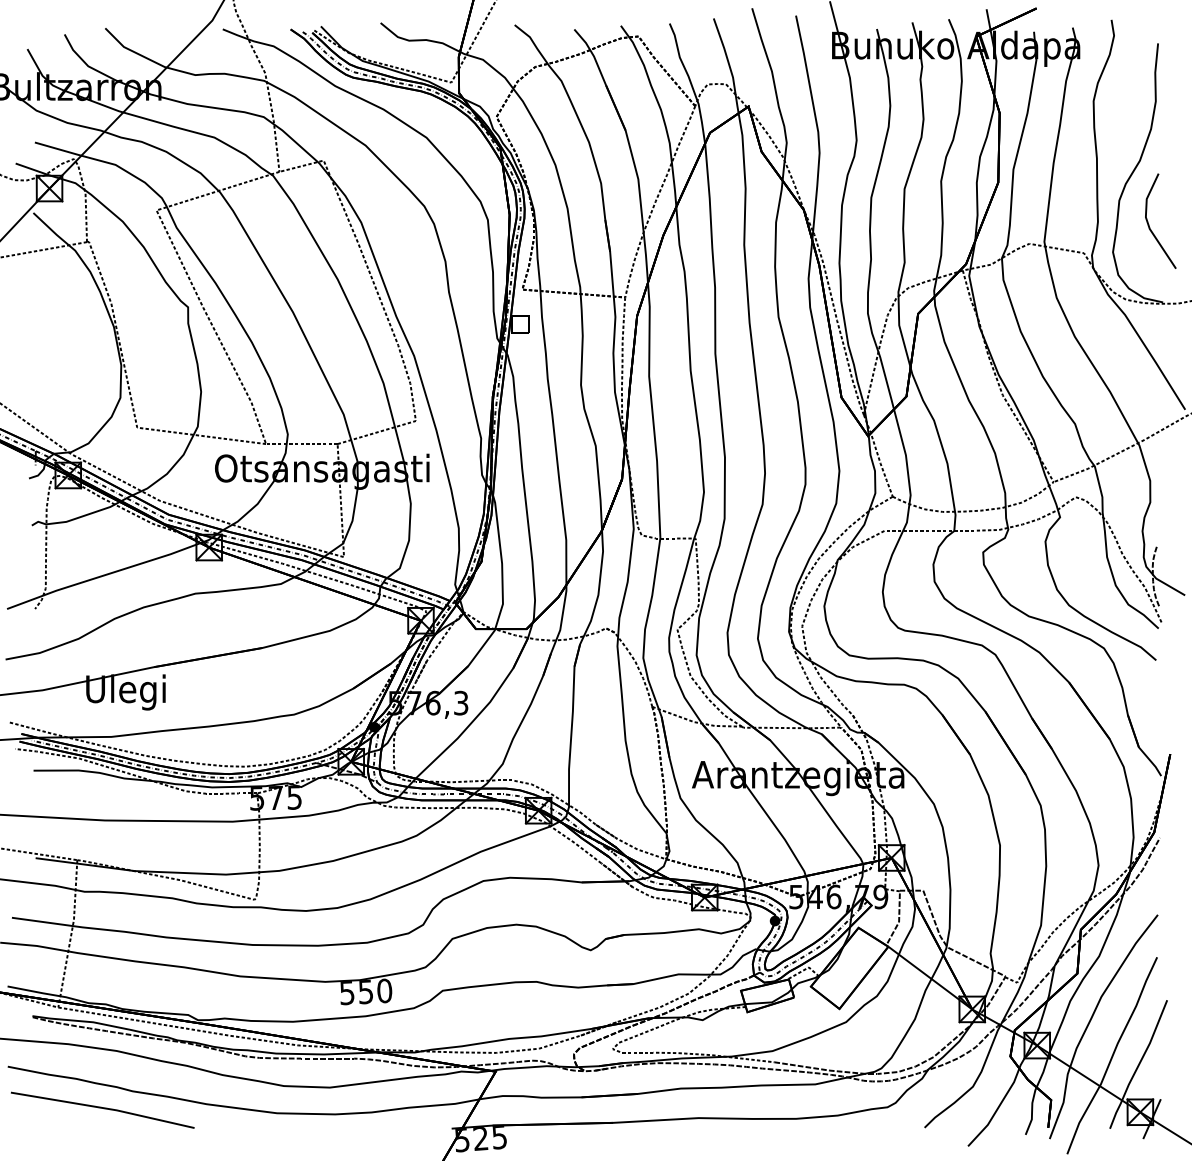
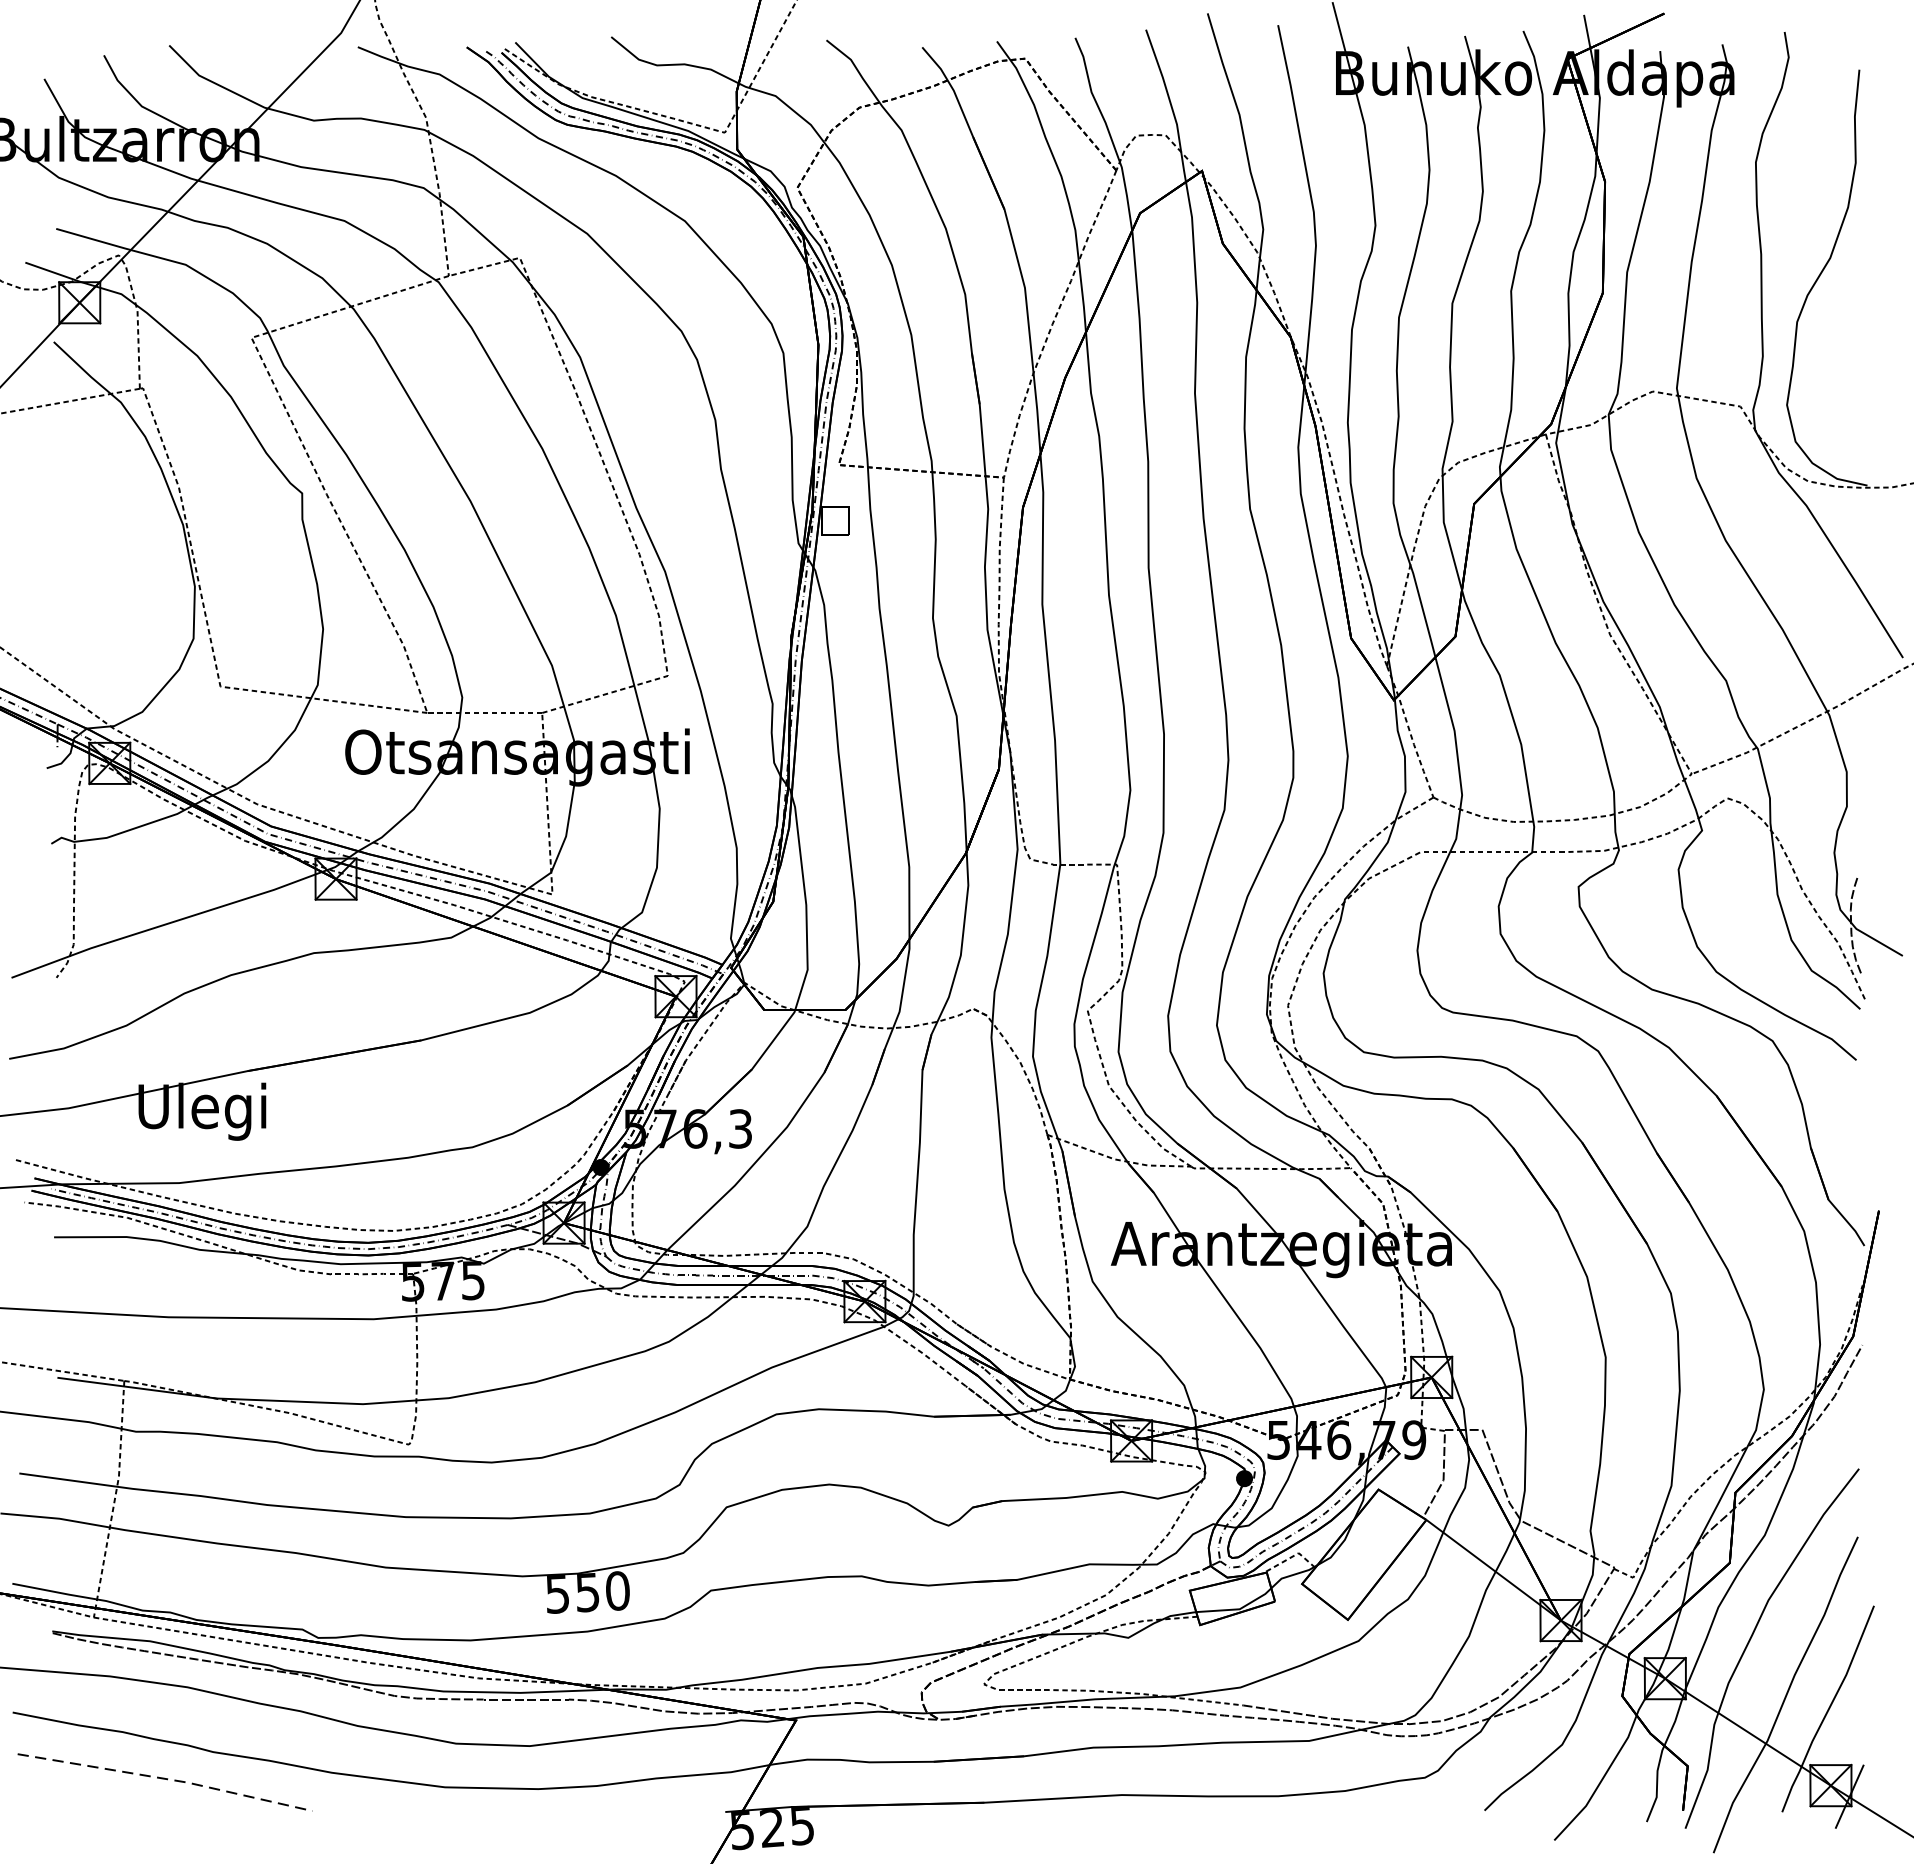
line: (1149, 224) -> (1845, 360), removed
line: (104, 1108) -> (167, 1779), solid -> dashed

